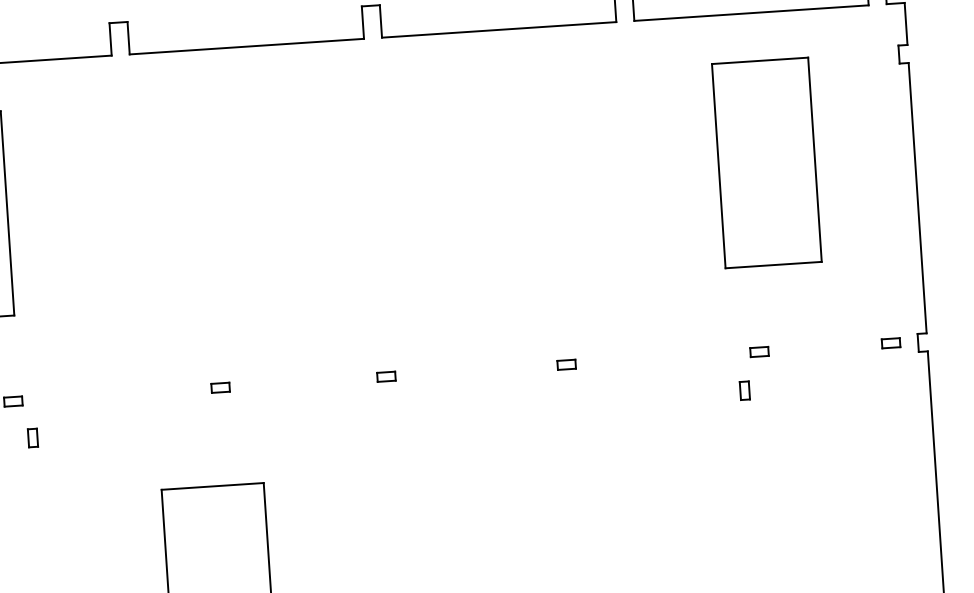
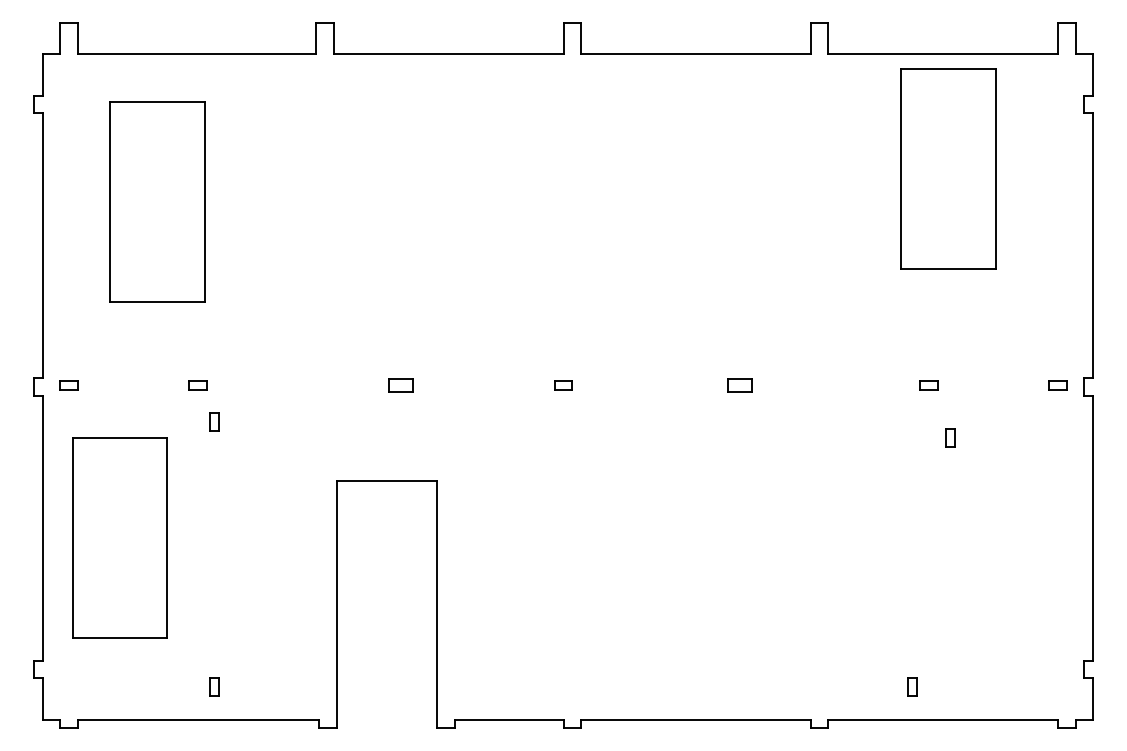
part: (766, 162) -> (948, 168), moved
part: (566, 364) -> (739, 385), size x1.4
part: (220, 387) -> (400, 385), size x1.4
part: (745, 389) -> (950, 437), moved

